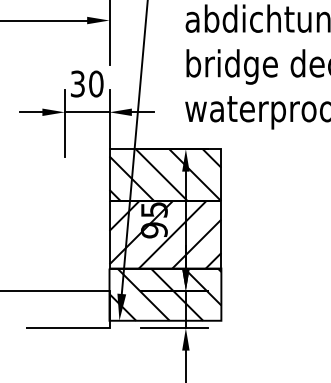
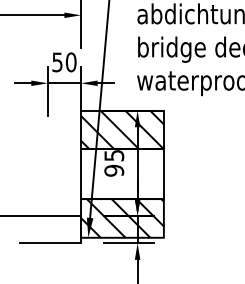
text: (77, 83) -> (57, 61), 30 -> 50
hatch: (165, 234) -> (122, 173), removed

